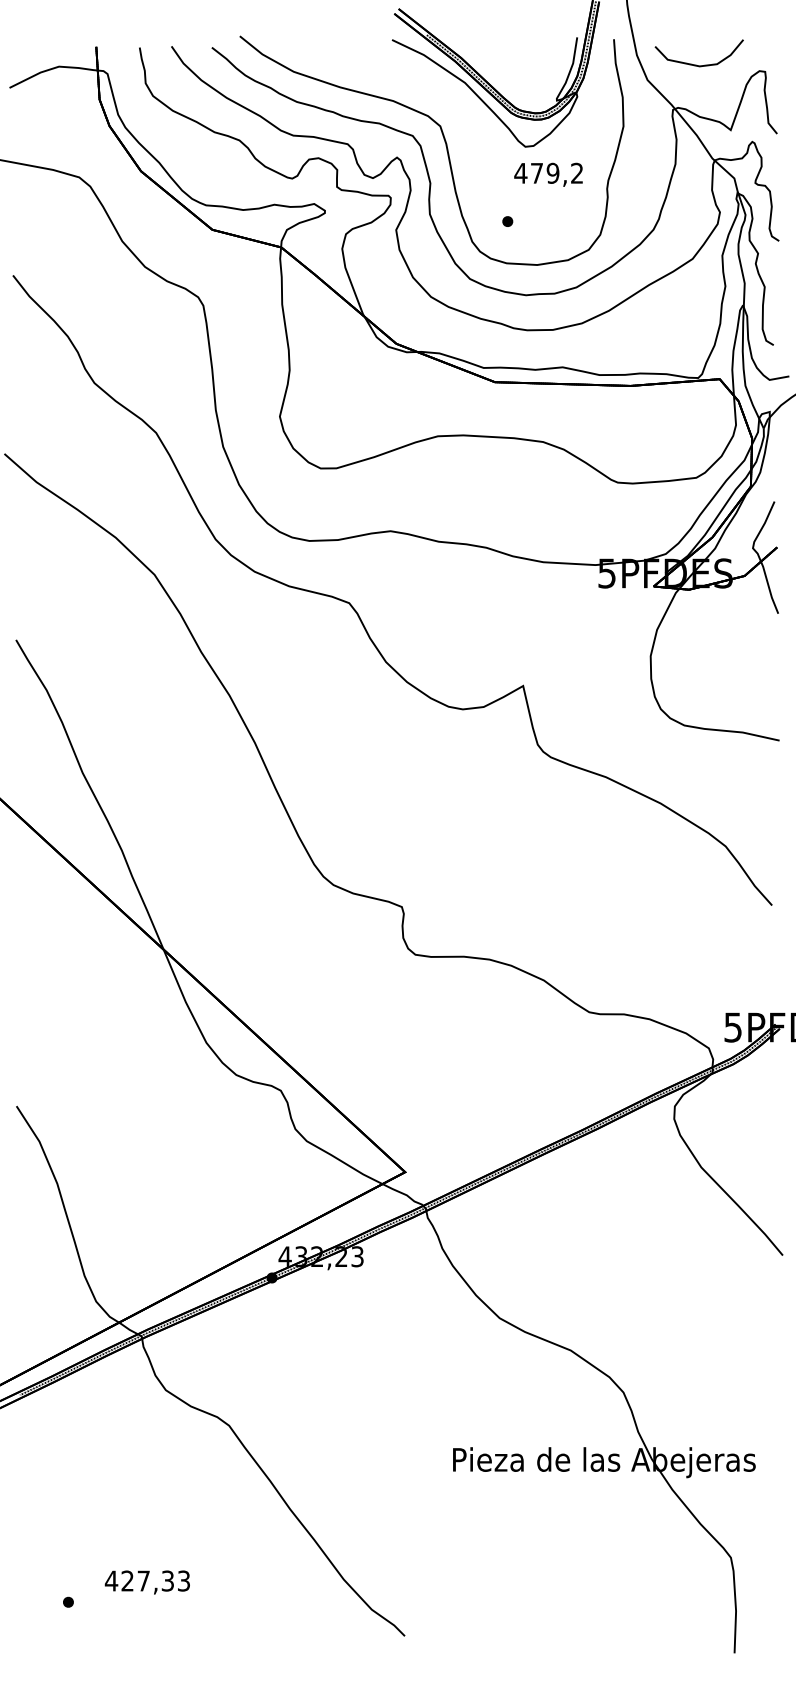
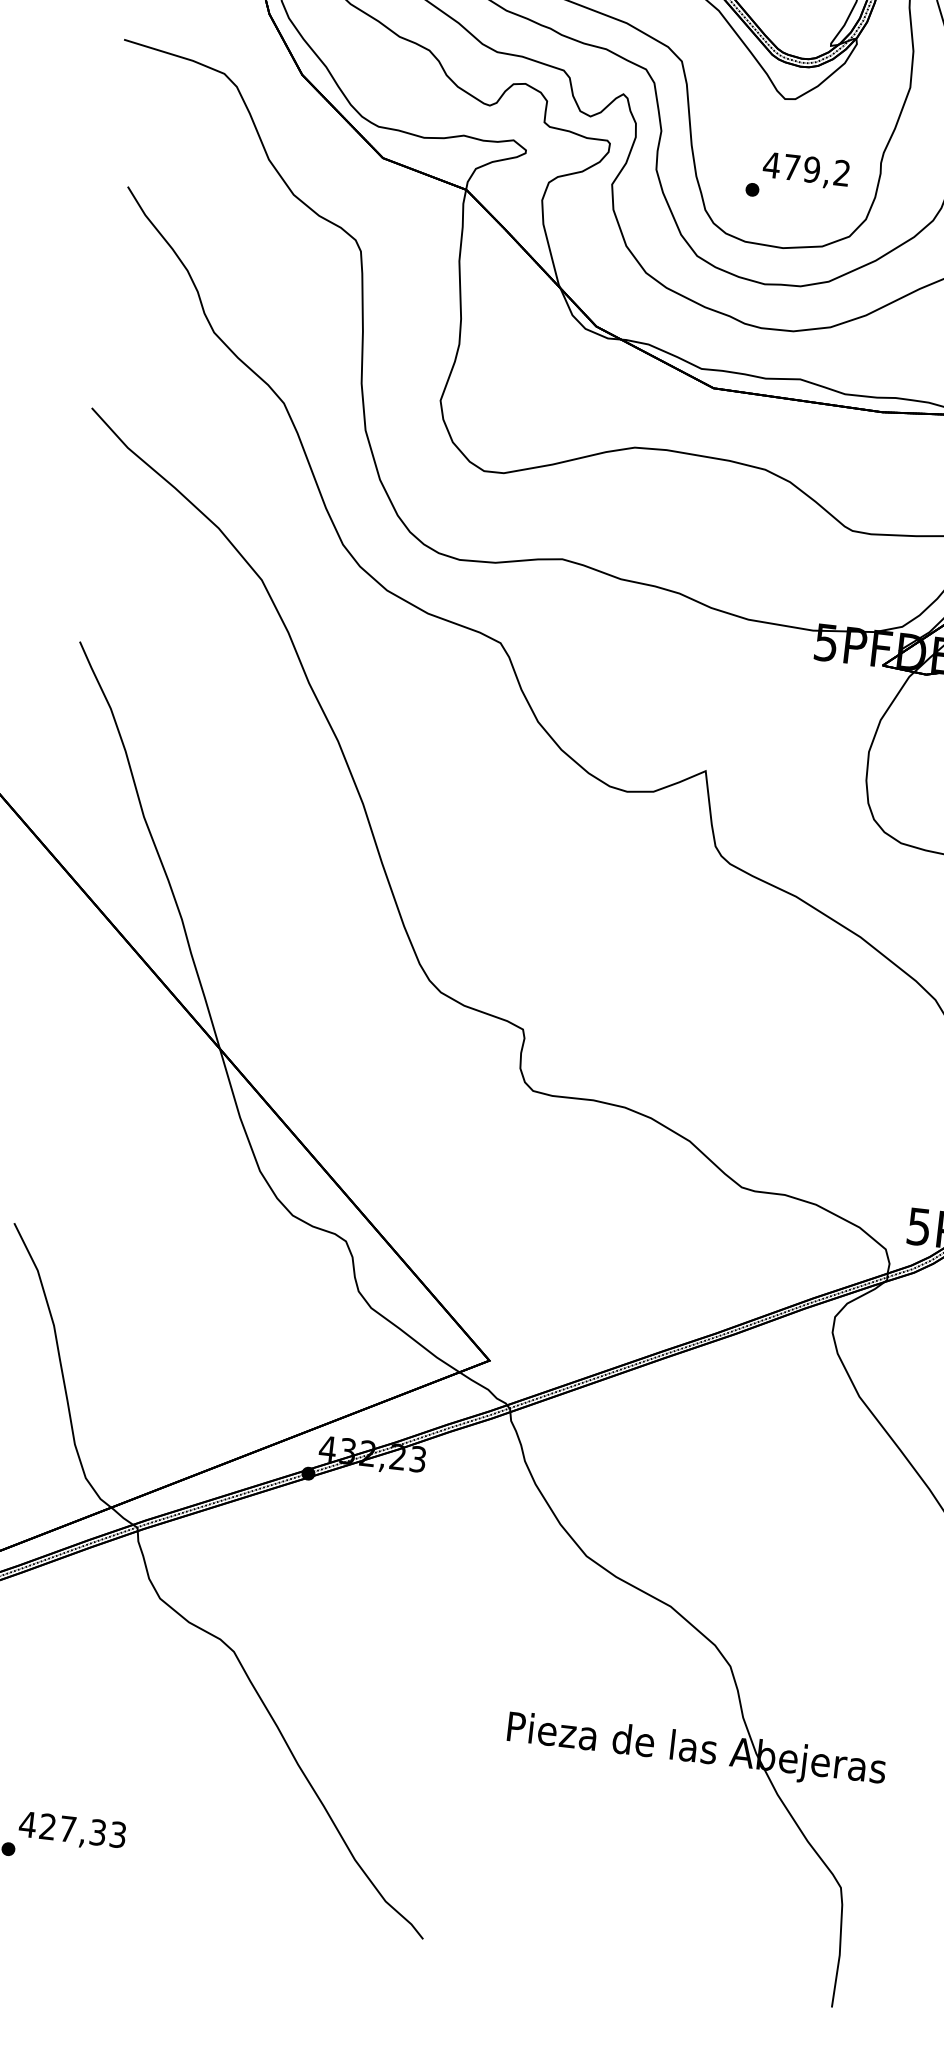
text: (548, 174) -> (806, 170), moved
text: (146, 1582) -> (71, 1831), moved

